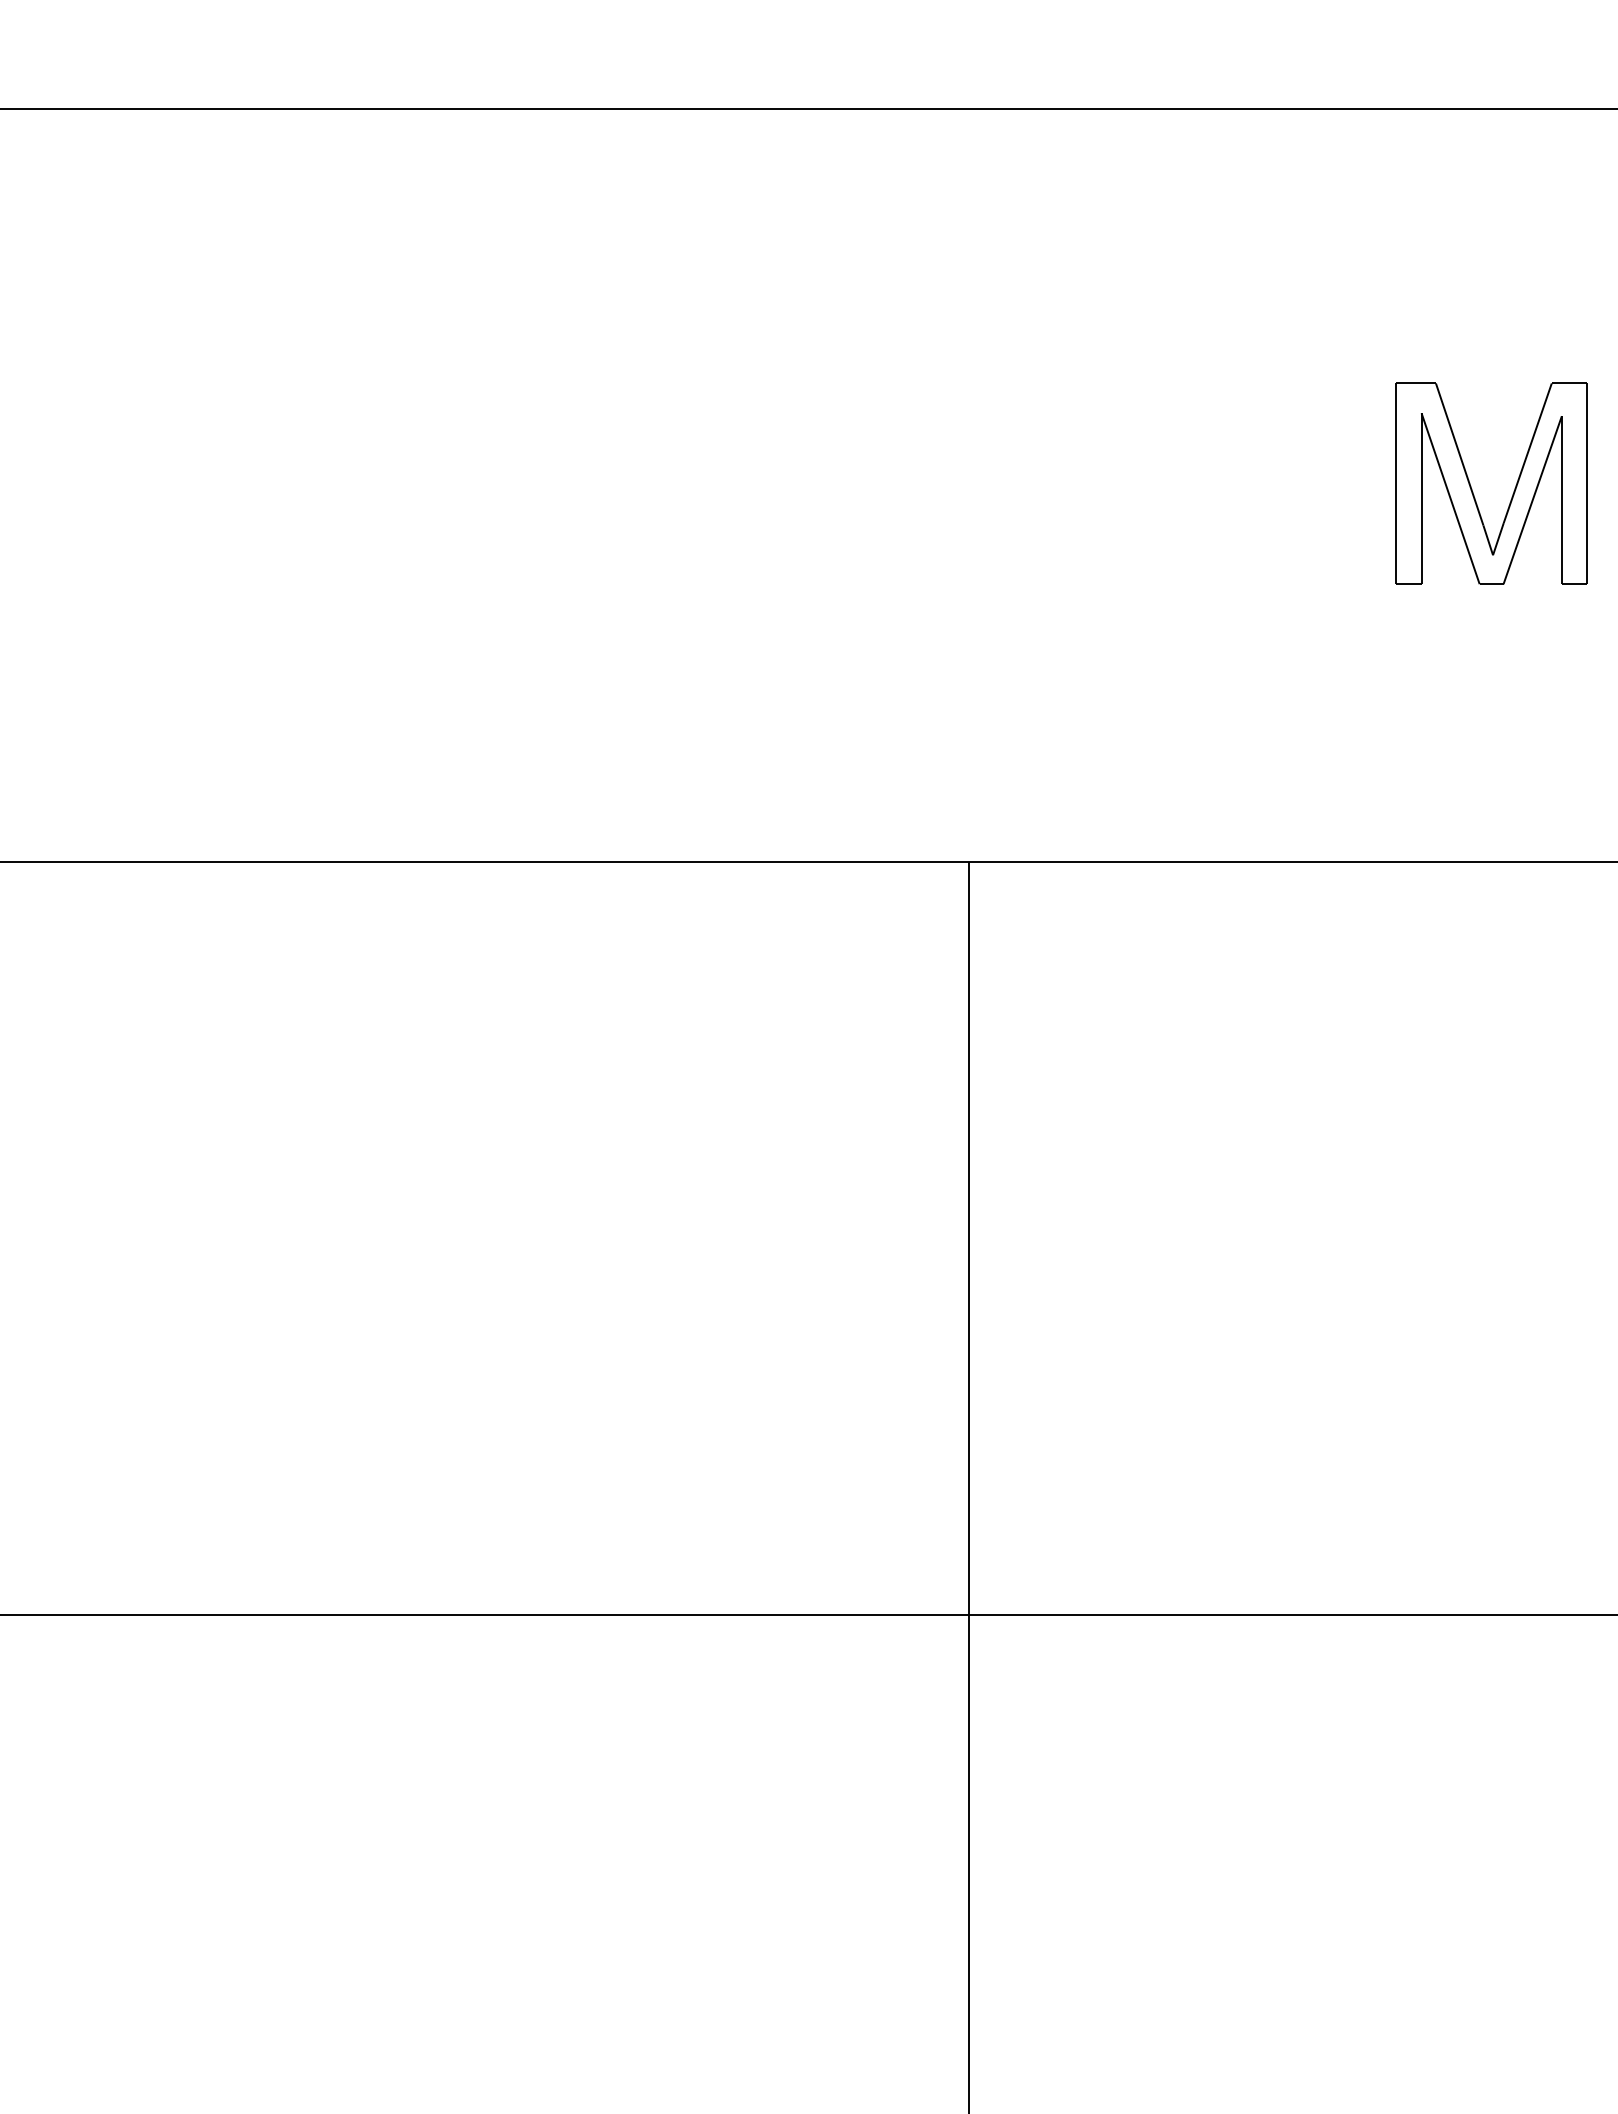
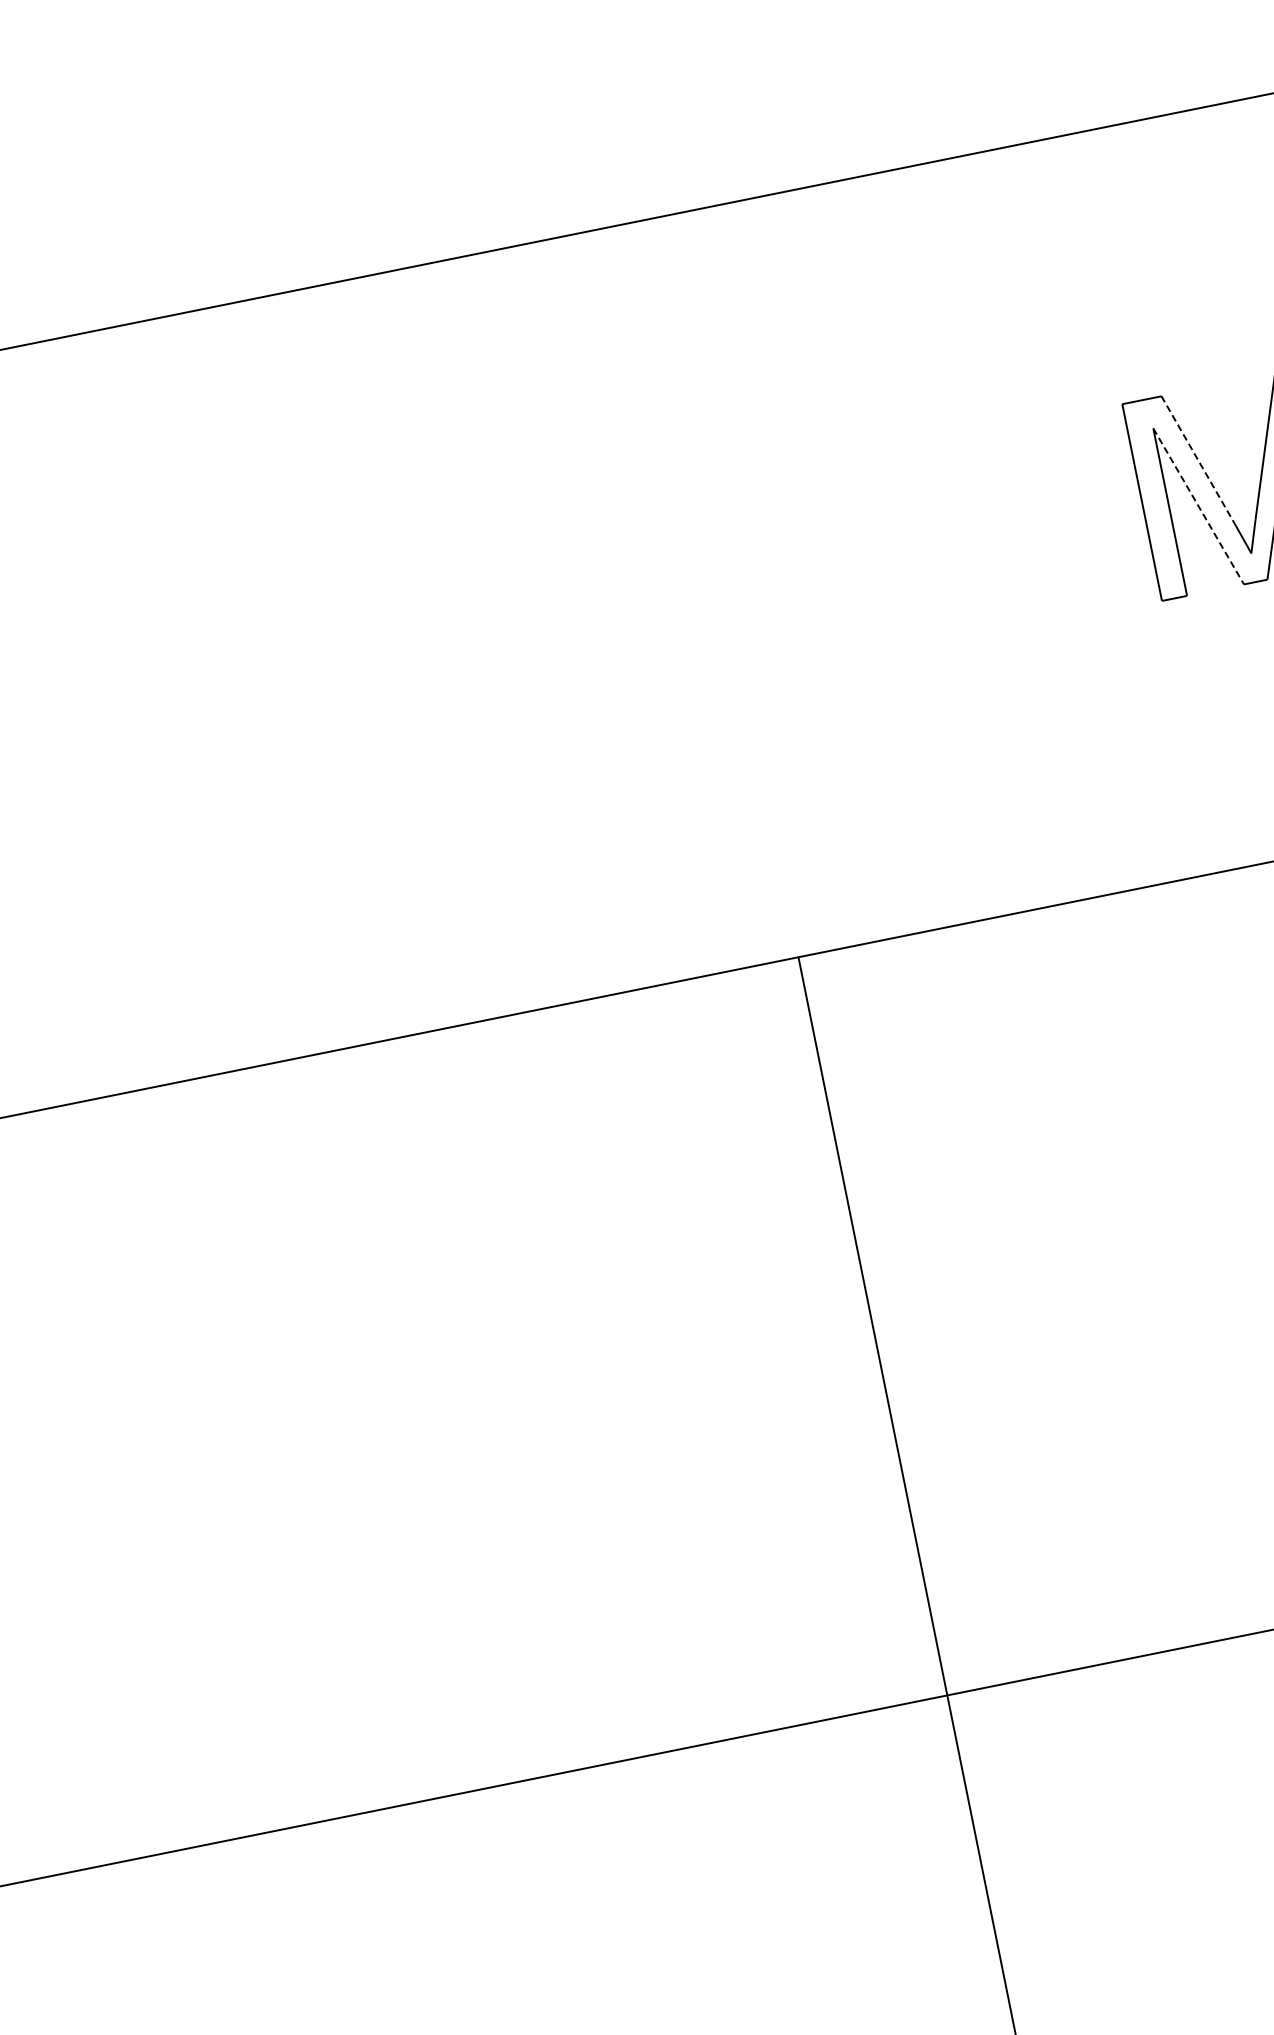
line: (1459, 454) -> (1198, 461), solid -> dashed
line: (1450, 499) -> (1198, 507), solid -> dashed

